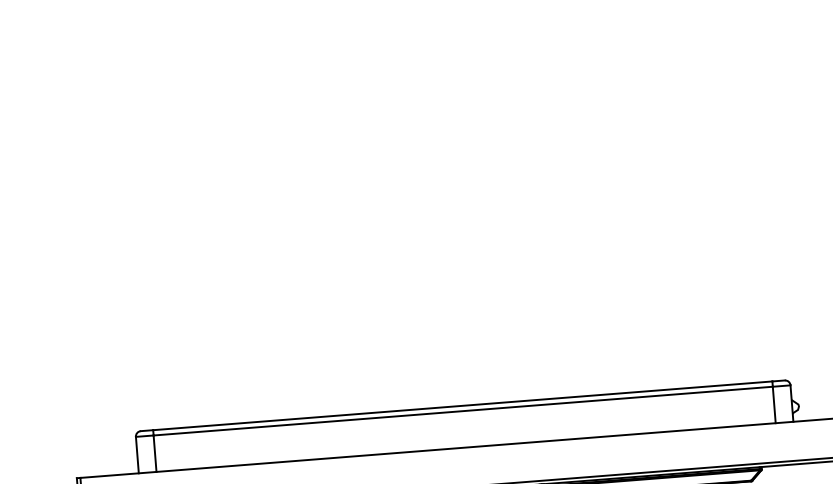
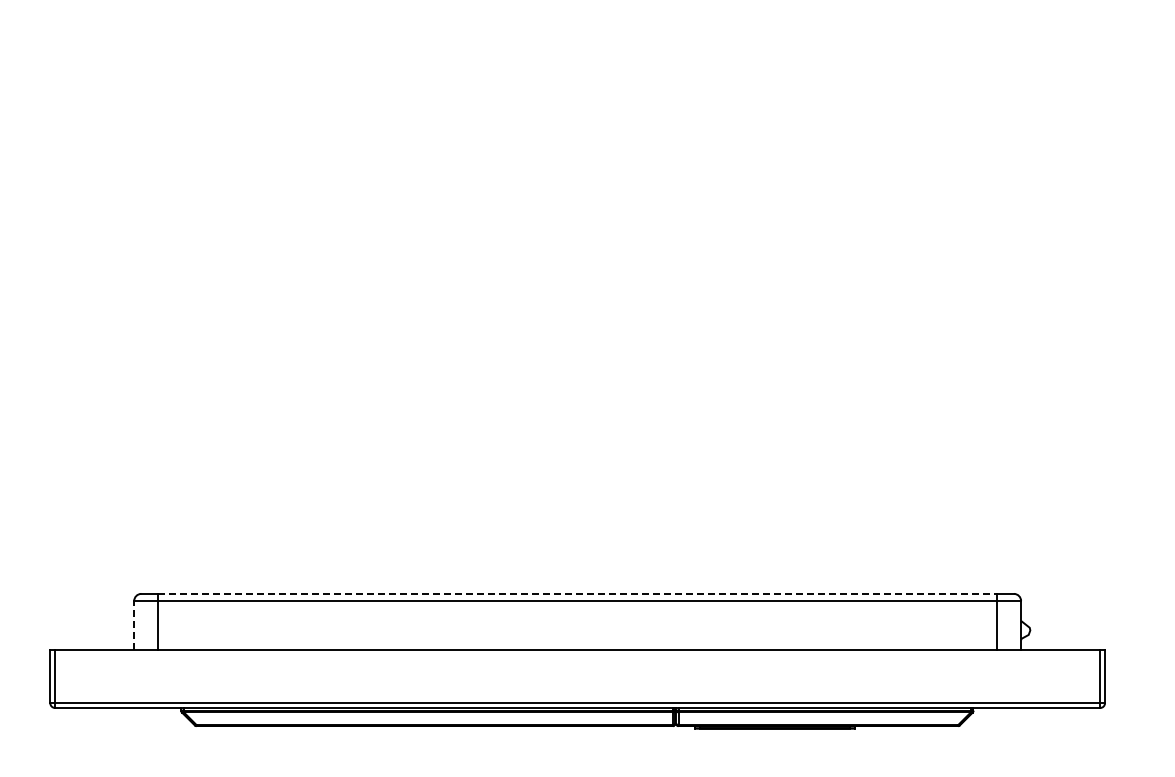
line: (463, 405) -> (578, 593), solid -> dashed
line: (137, 454) -> (134, 625), solid -> dashed

